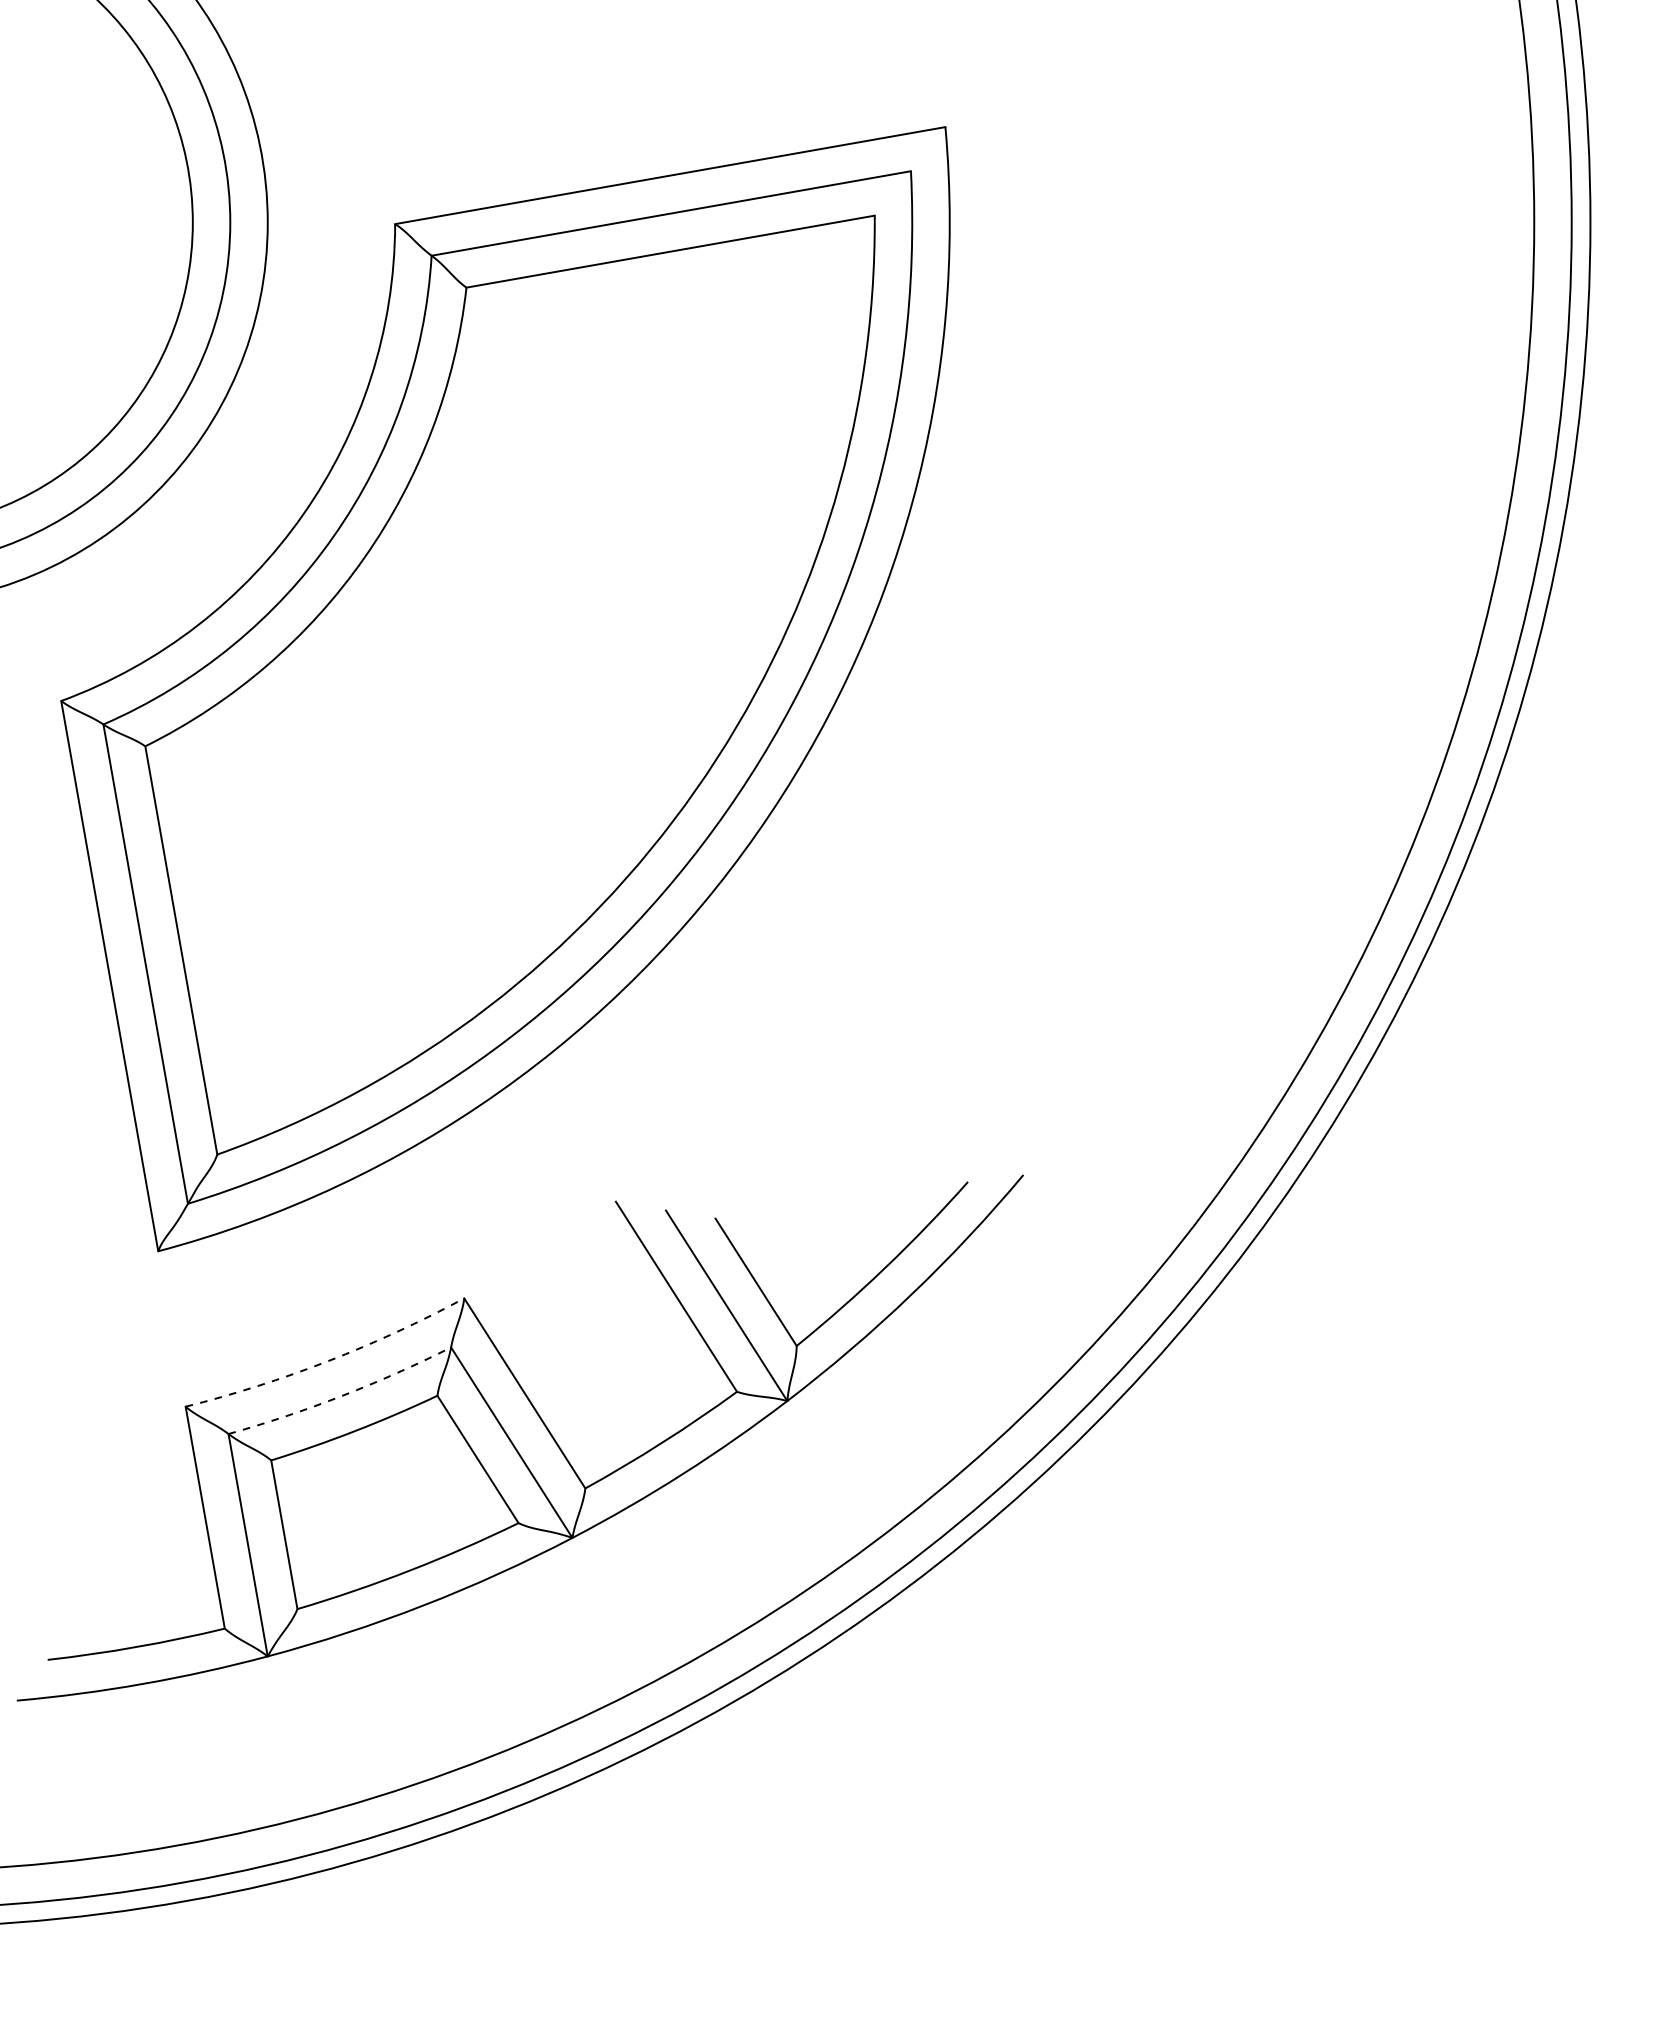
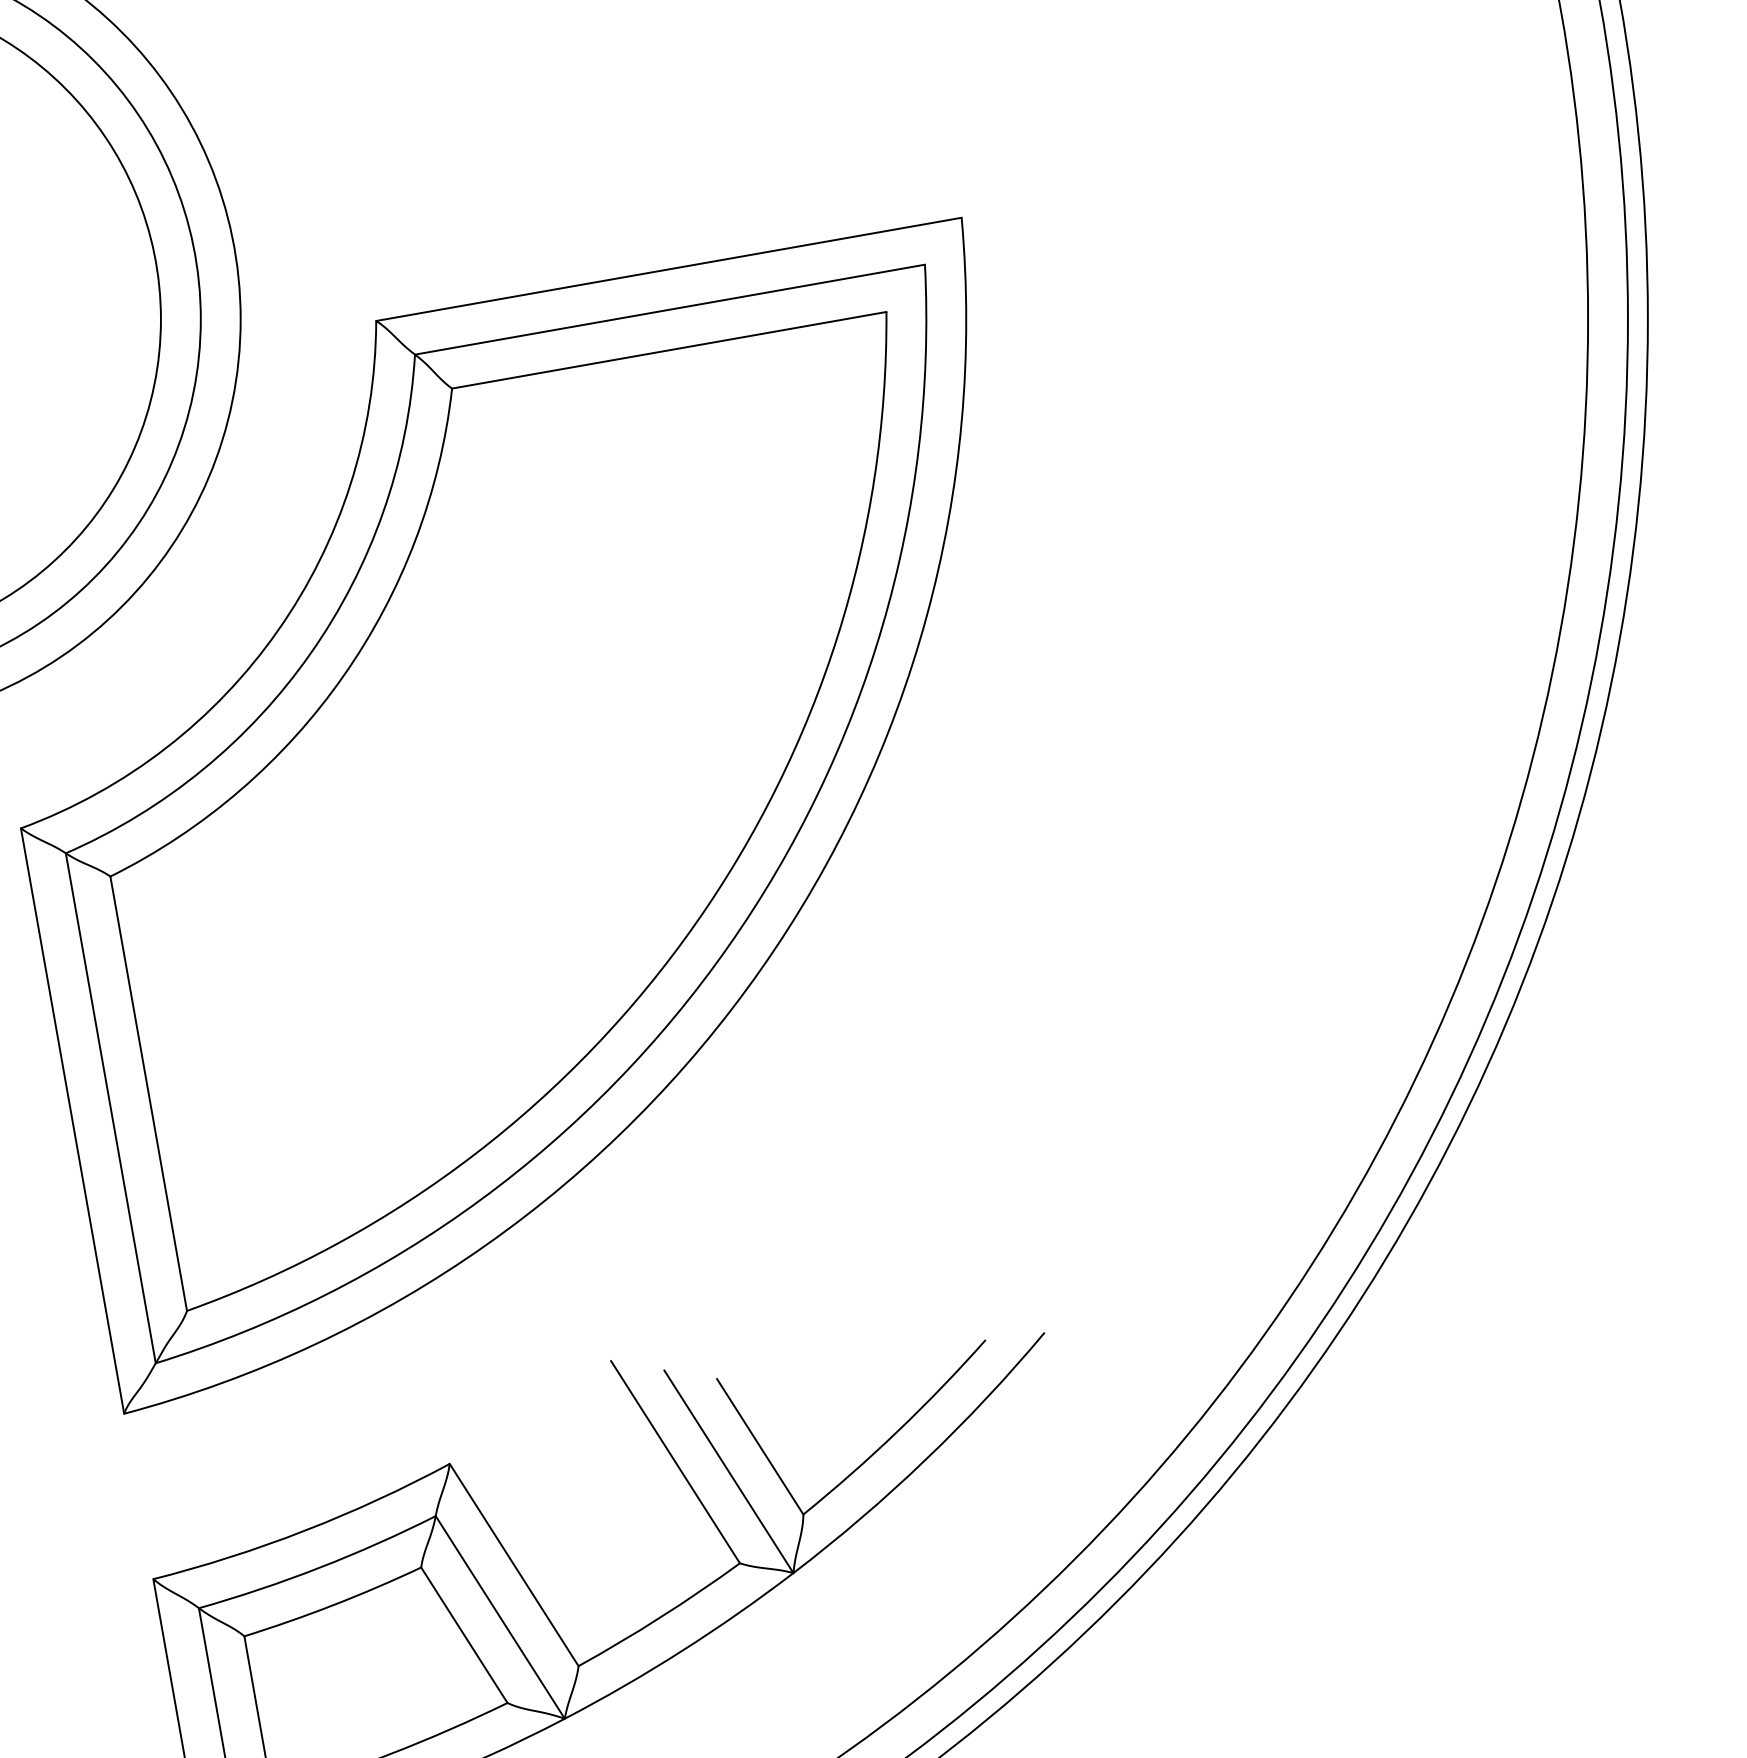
arc: (328, 1361) -> (305, 1531), dashed -> solid
arc: (341, 1396) -> (319, 1568), dashed -> solid

